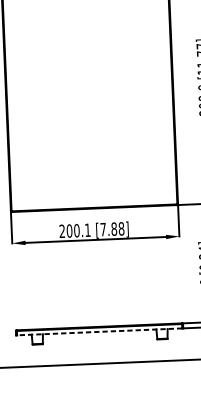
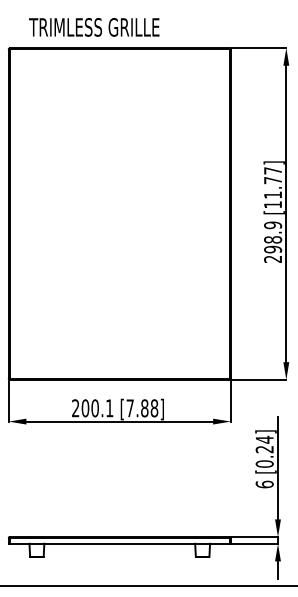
line: (99, 331) -> (119, 543), dashed -> solid

